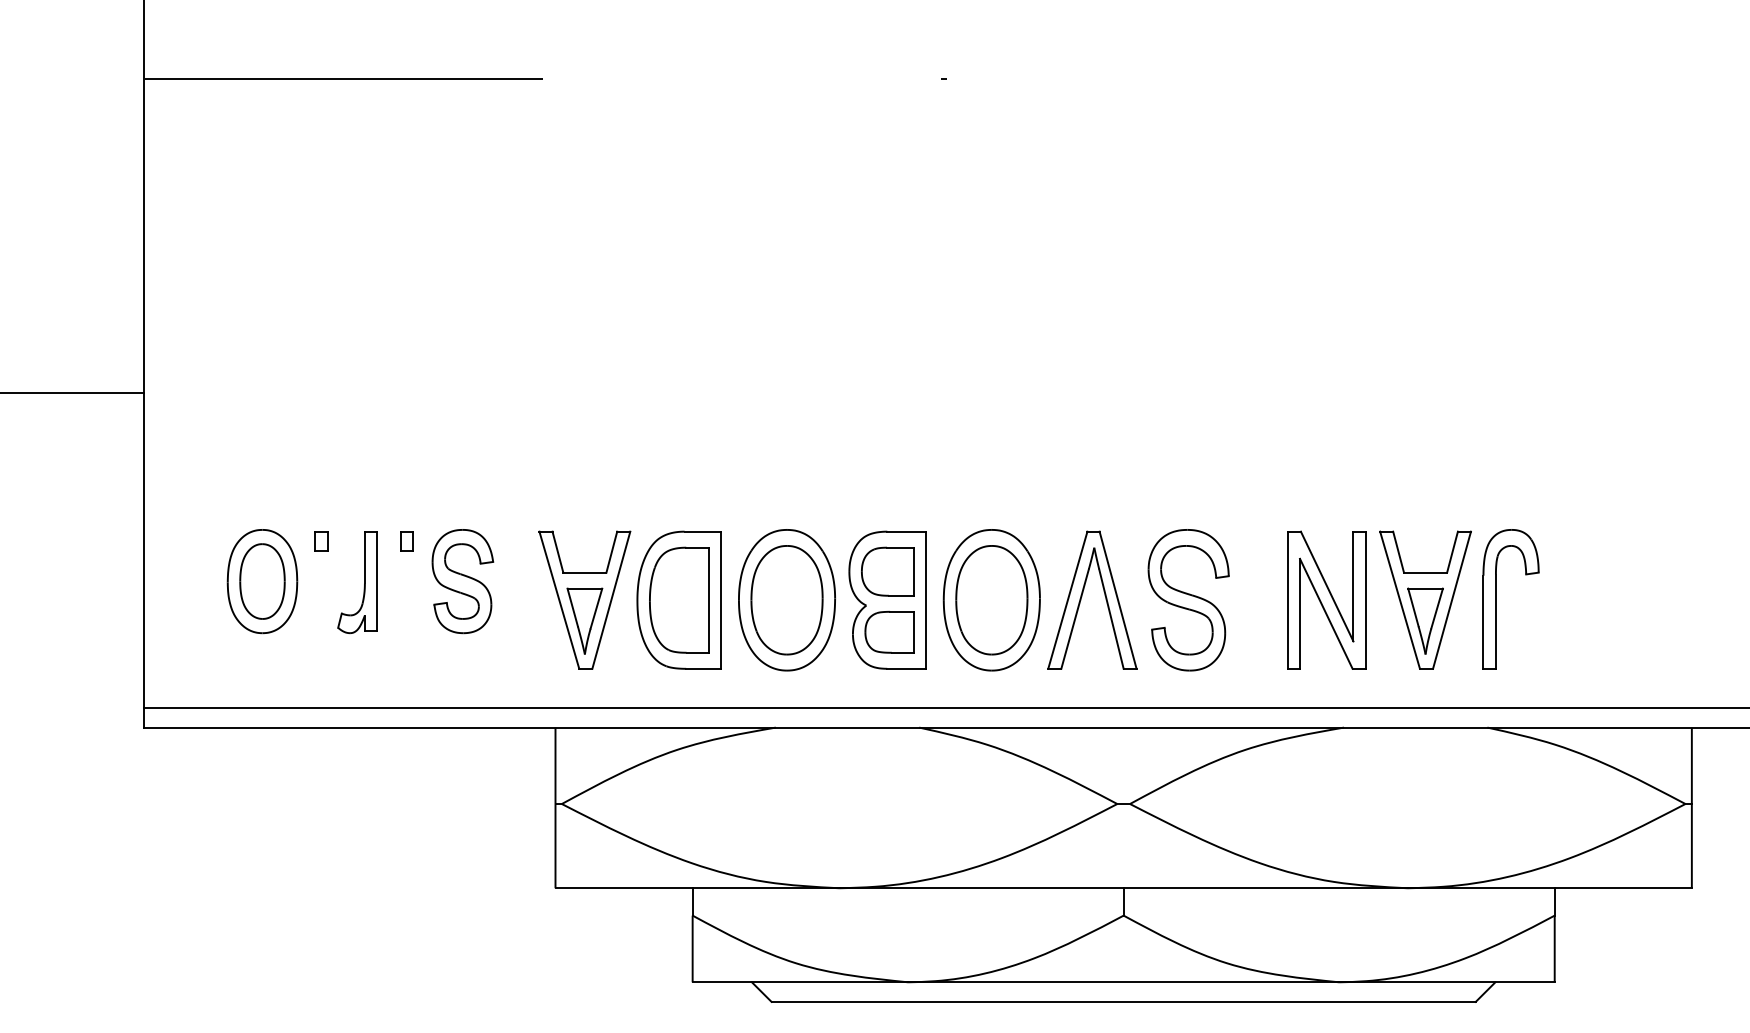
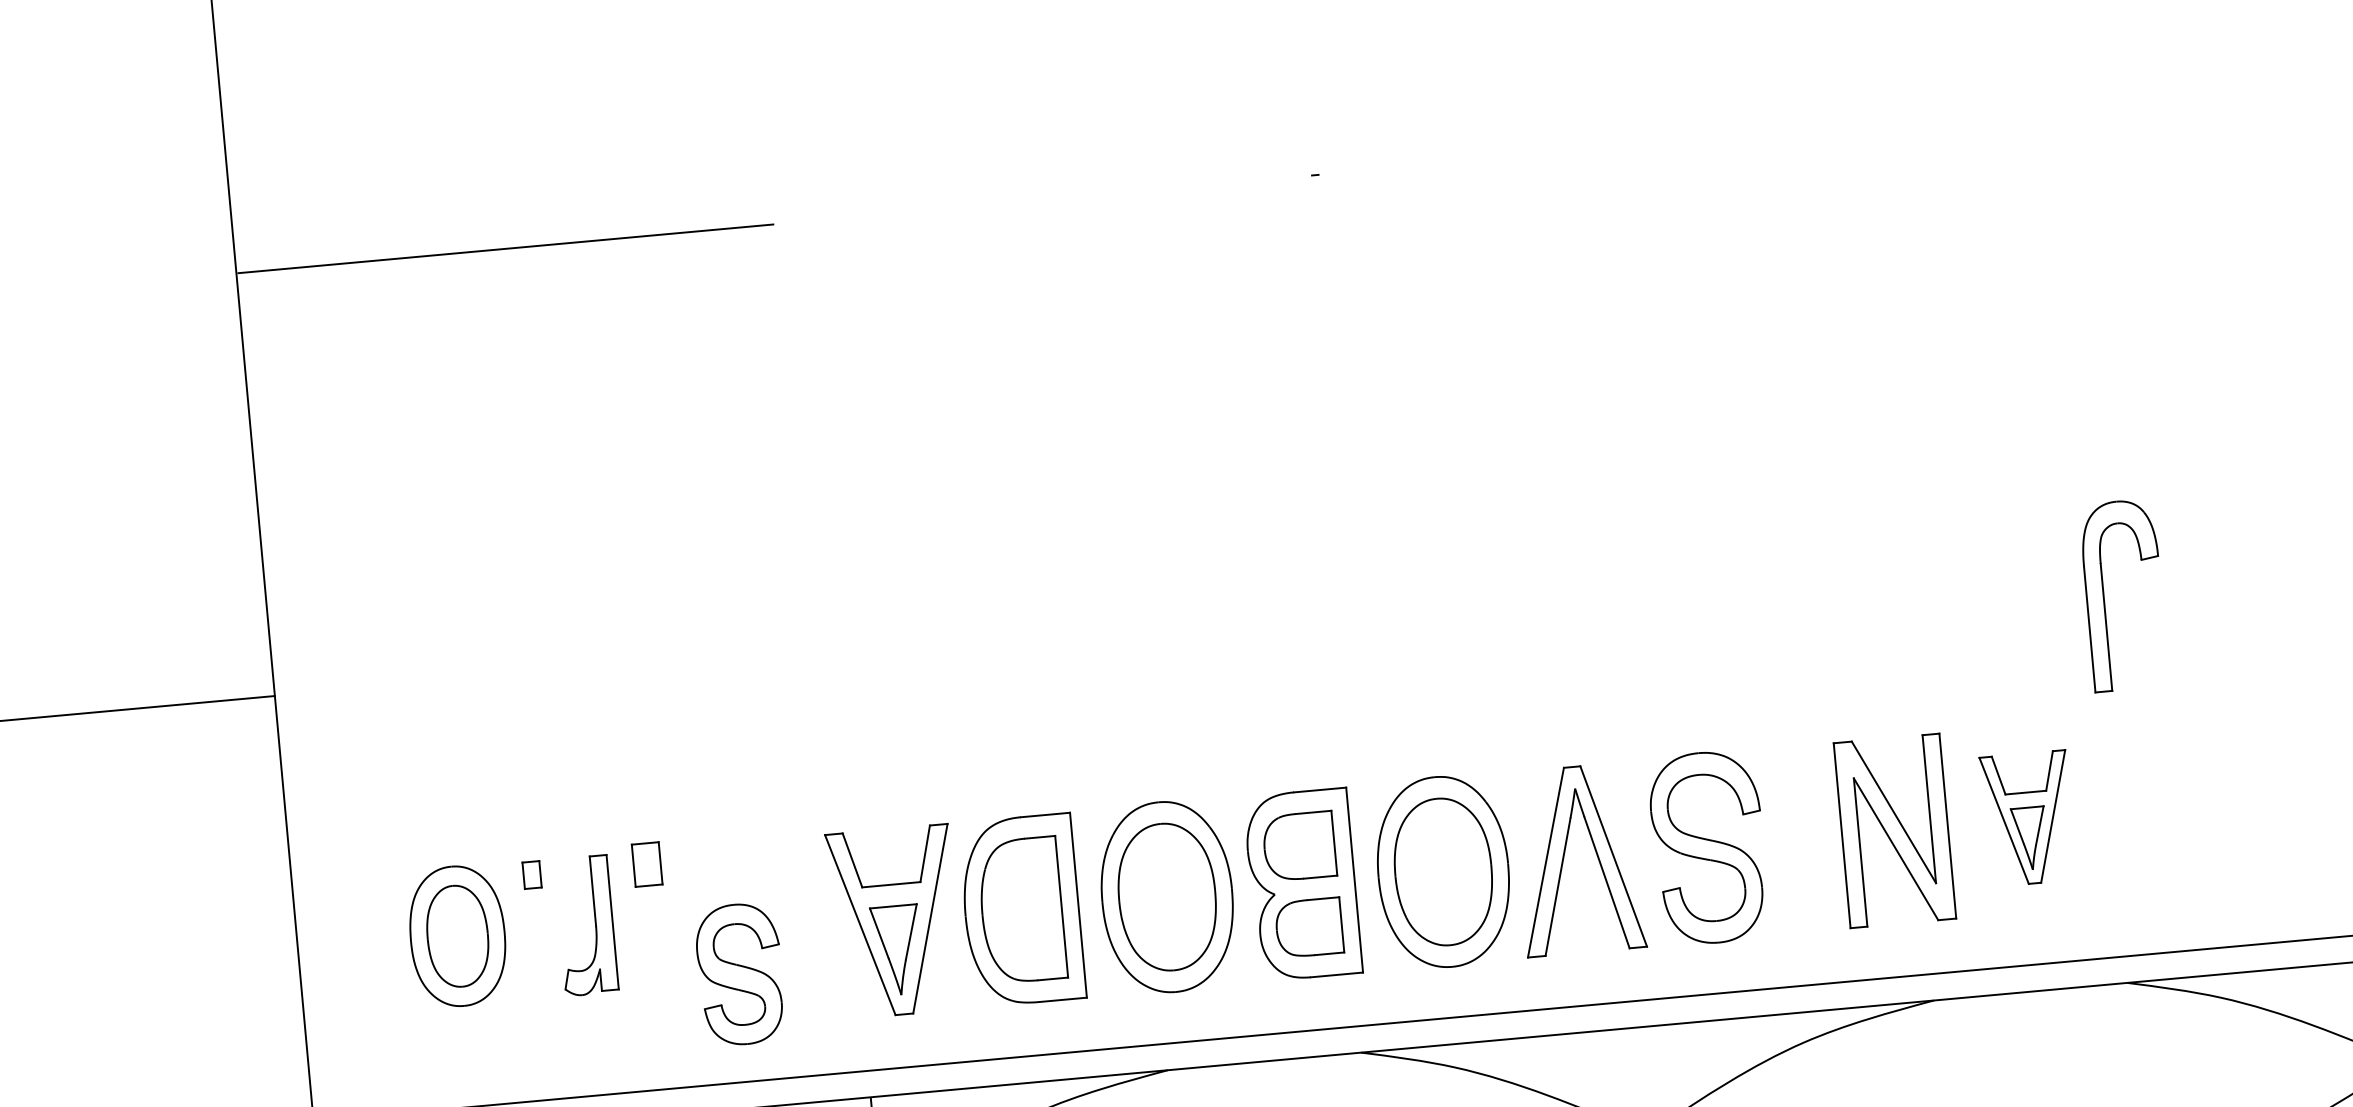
part: (406, 541) -> (647, 864), size x1.6
part: (462, 581) -> (739, 974), moved
part: (1425, 599) -> (2028, 817), size x0.7
part: (1496, 599) -> (2104, 597), moved

